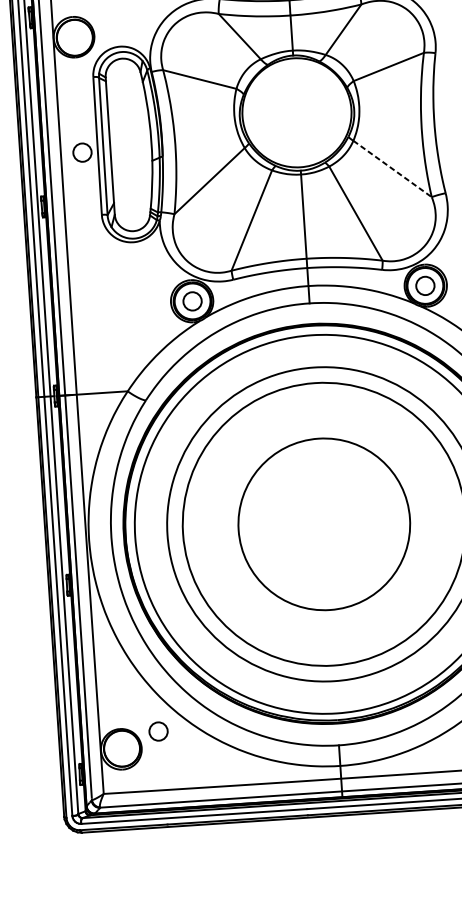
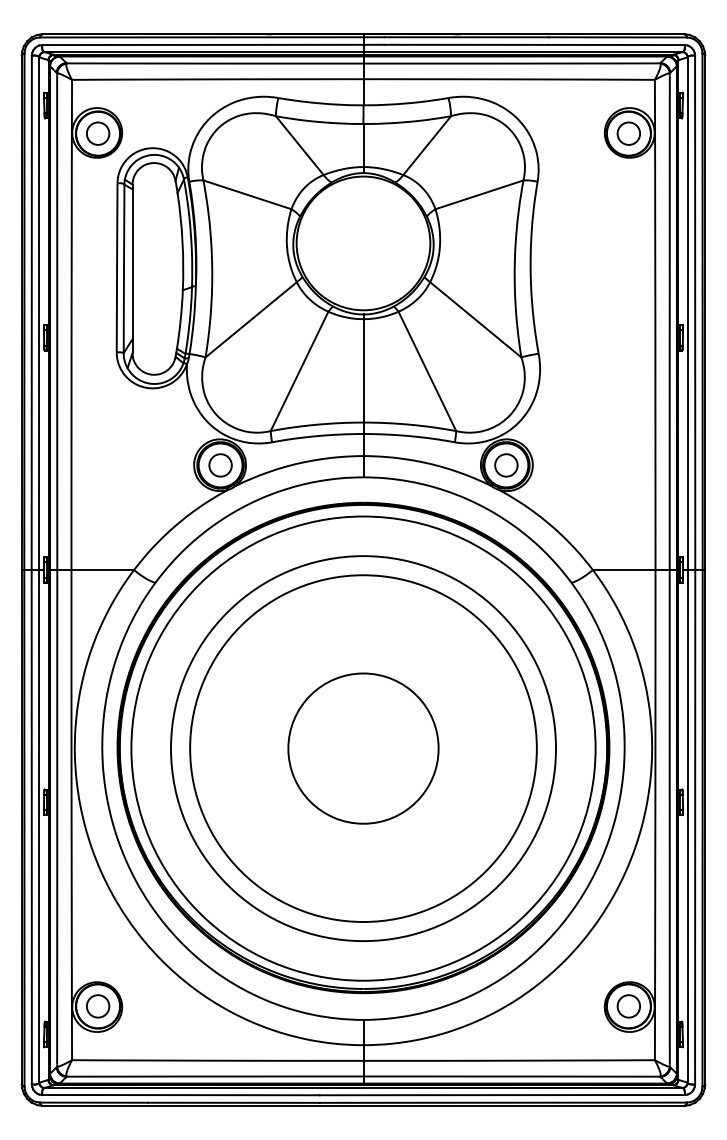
circle: (82, 152) -> (98, 133), moved
line: (393, 169) -> (476, 320), dashed -> solid
circle: (324, 524) -> (363, 748), size x0.71
circle: (158, 731) -> (98, 1006), moved

